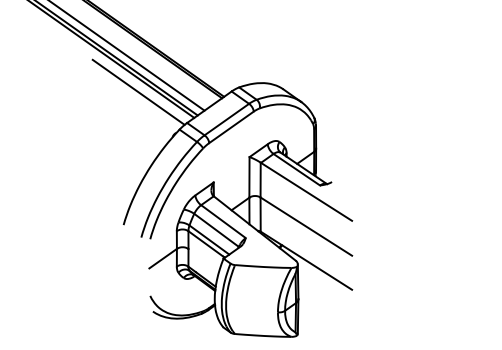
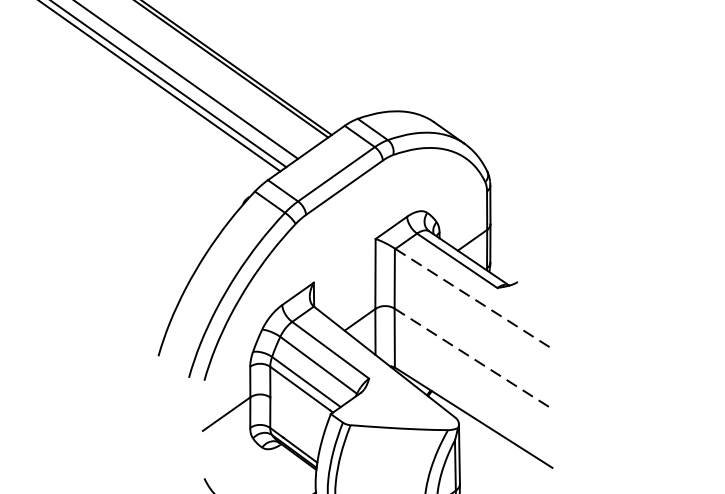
line: (138, 91) -> (184, 125), removed
line: (306, 191) -> (473, 298), solid -> dashed
line: (306, 226) -> (473, 358), solid -> dashed

